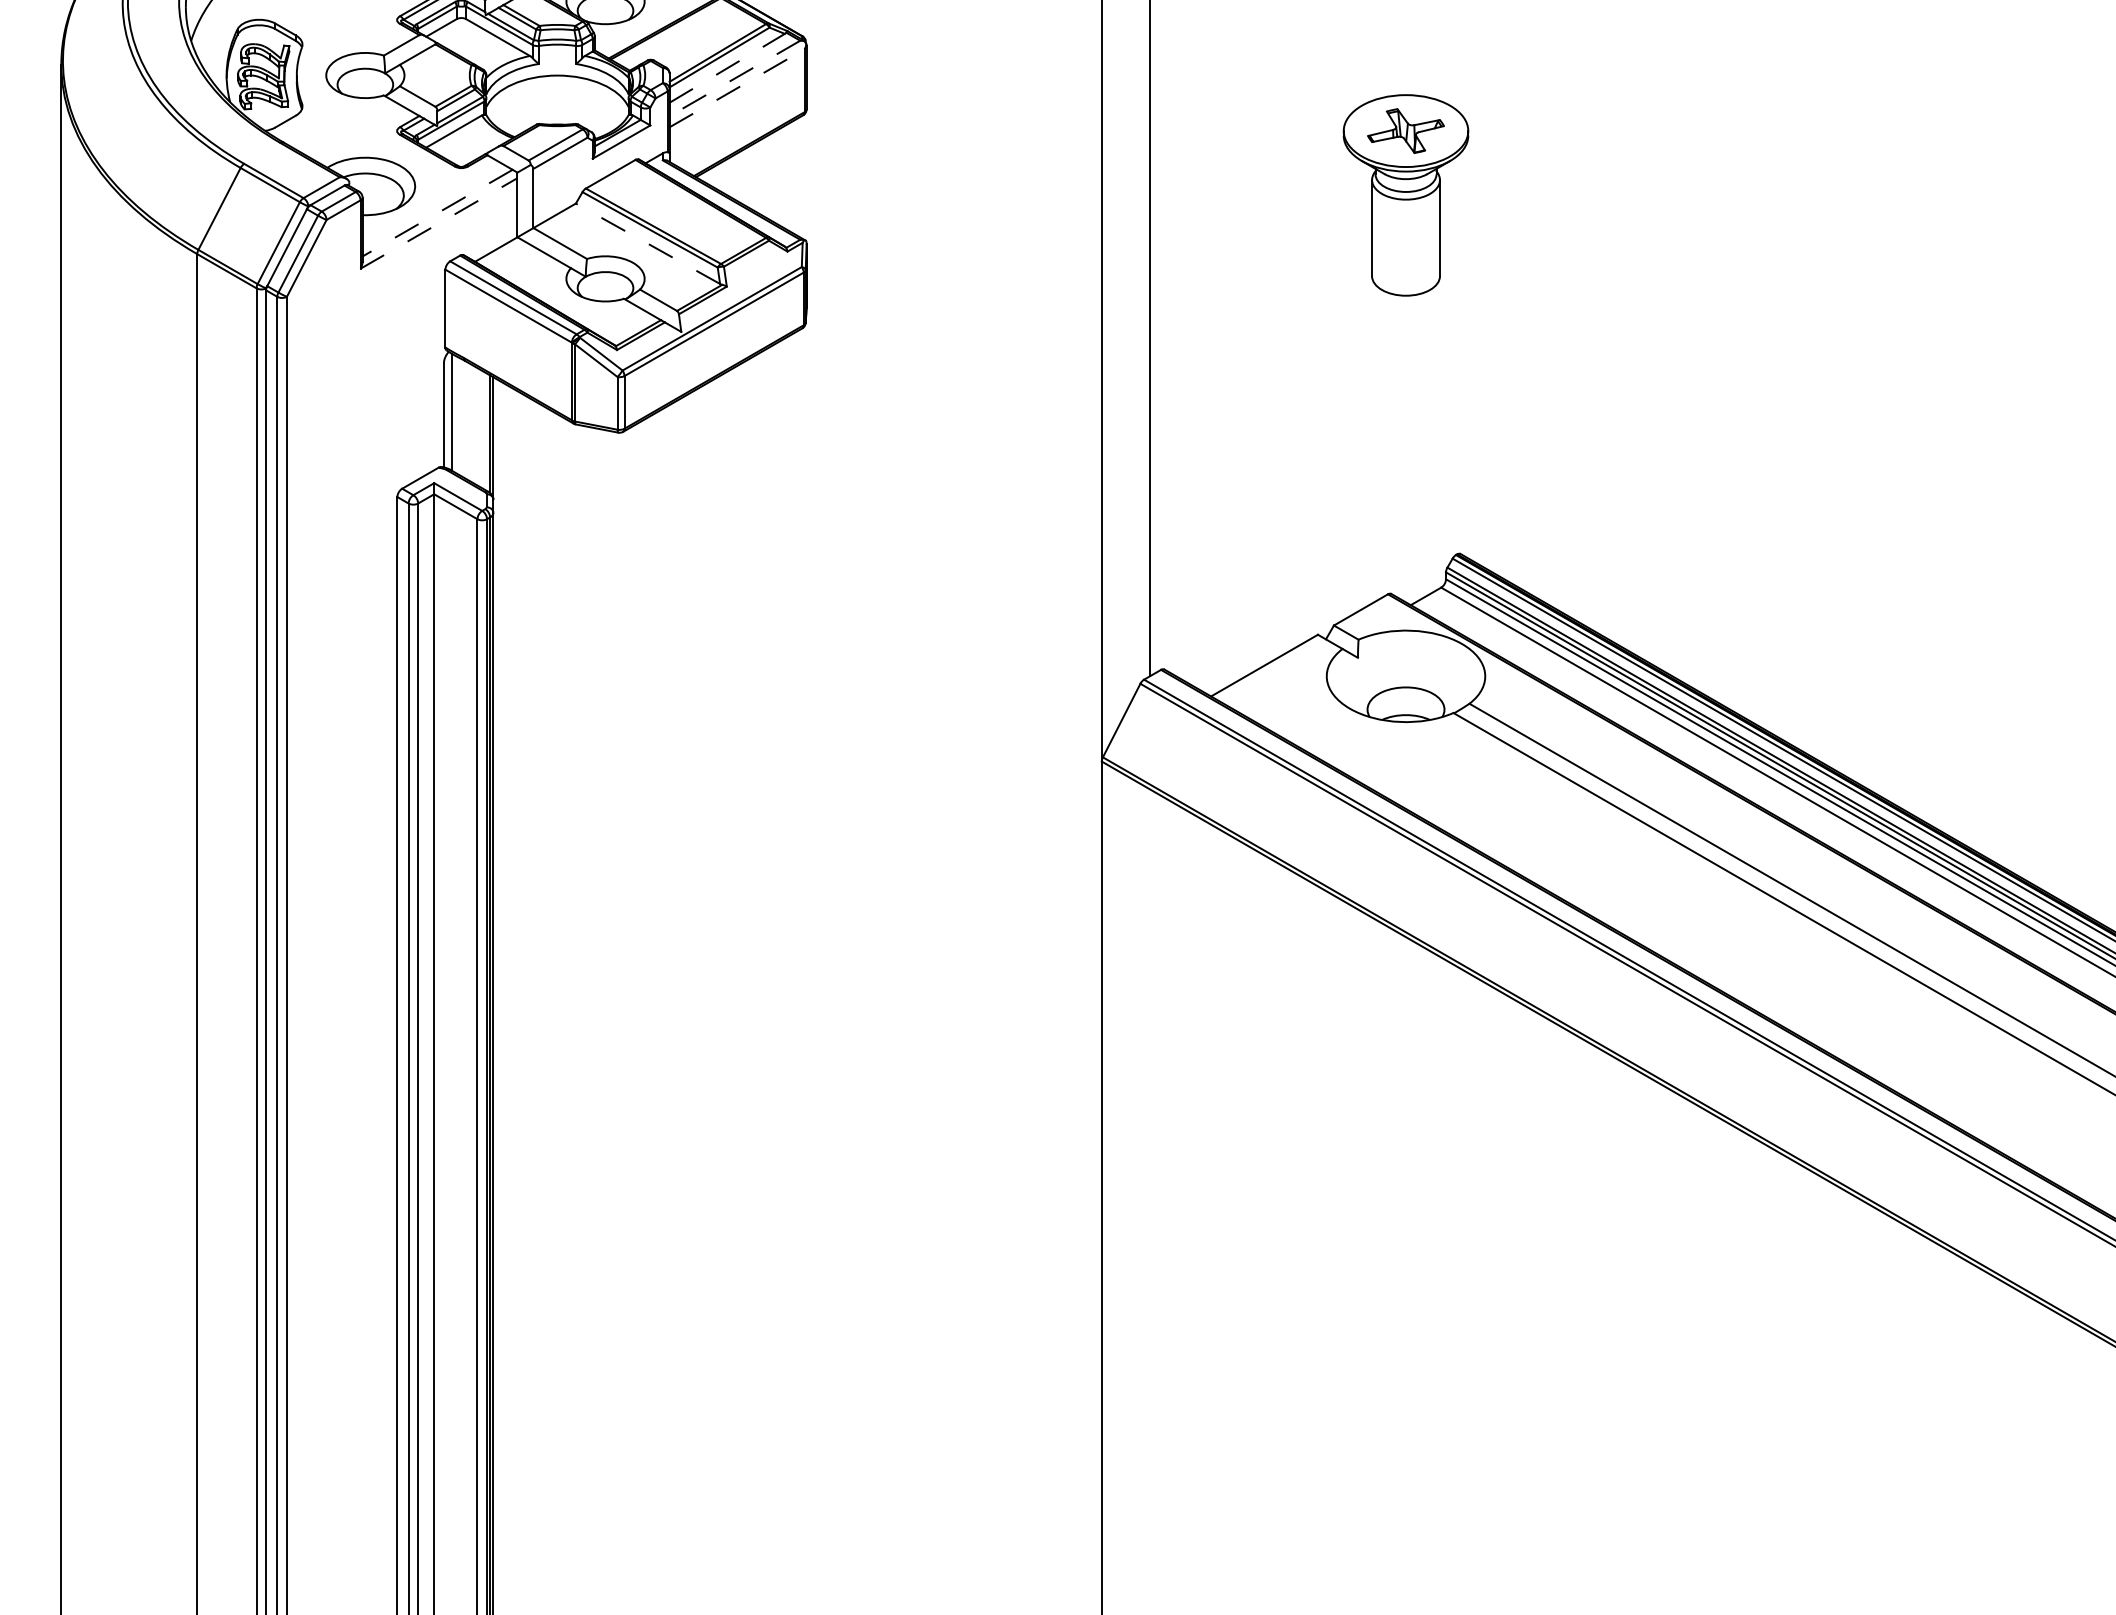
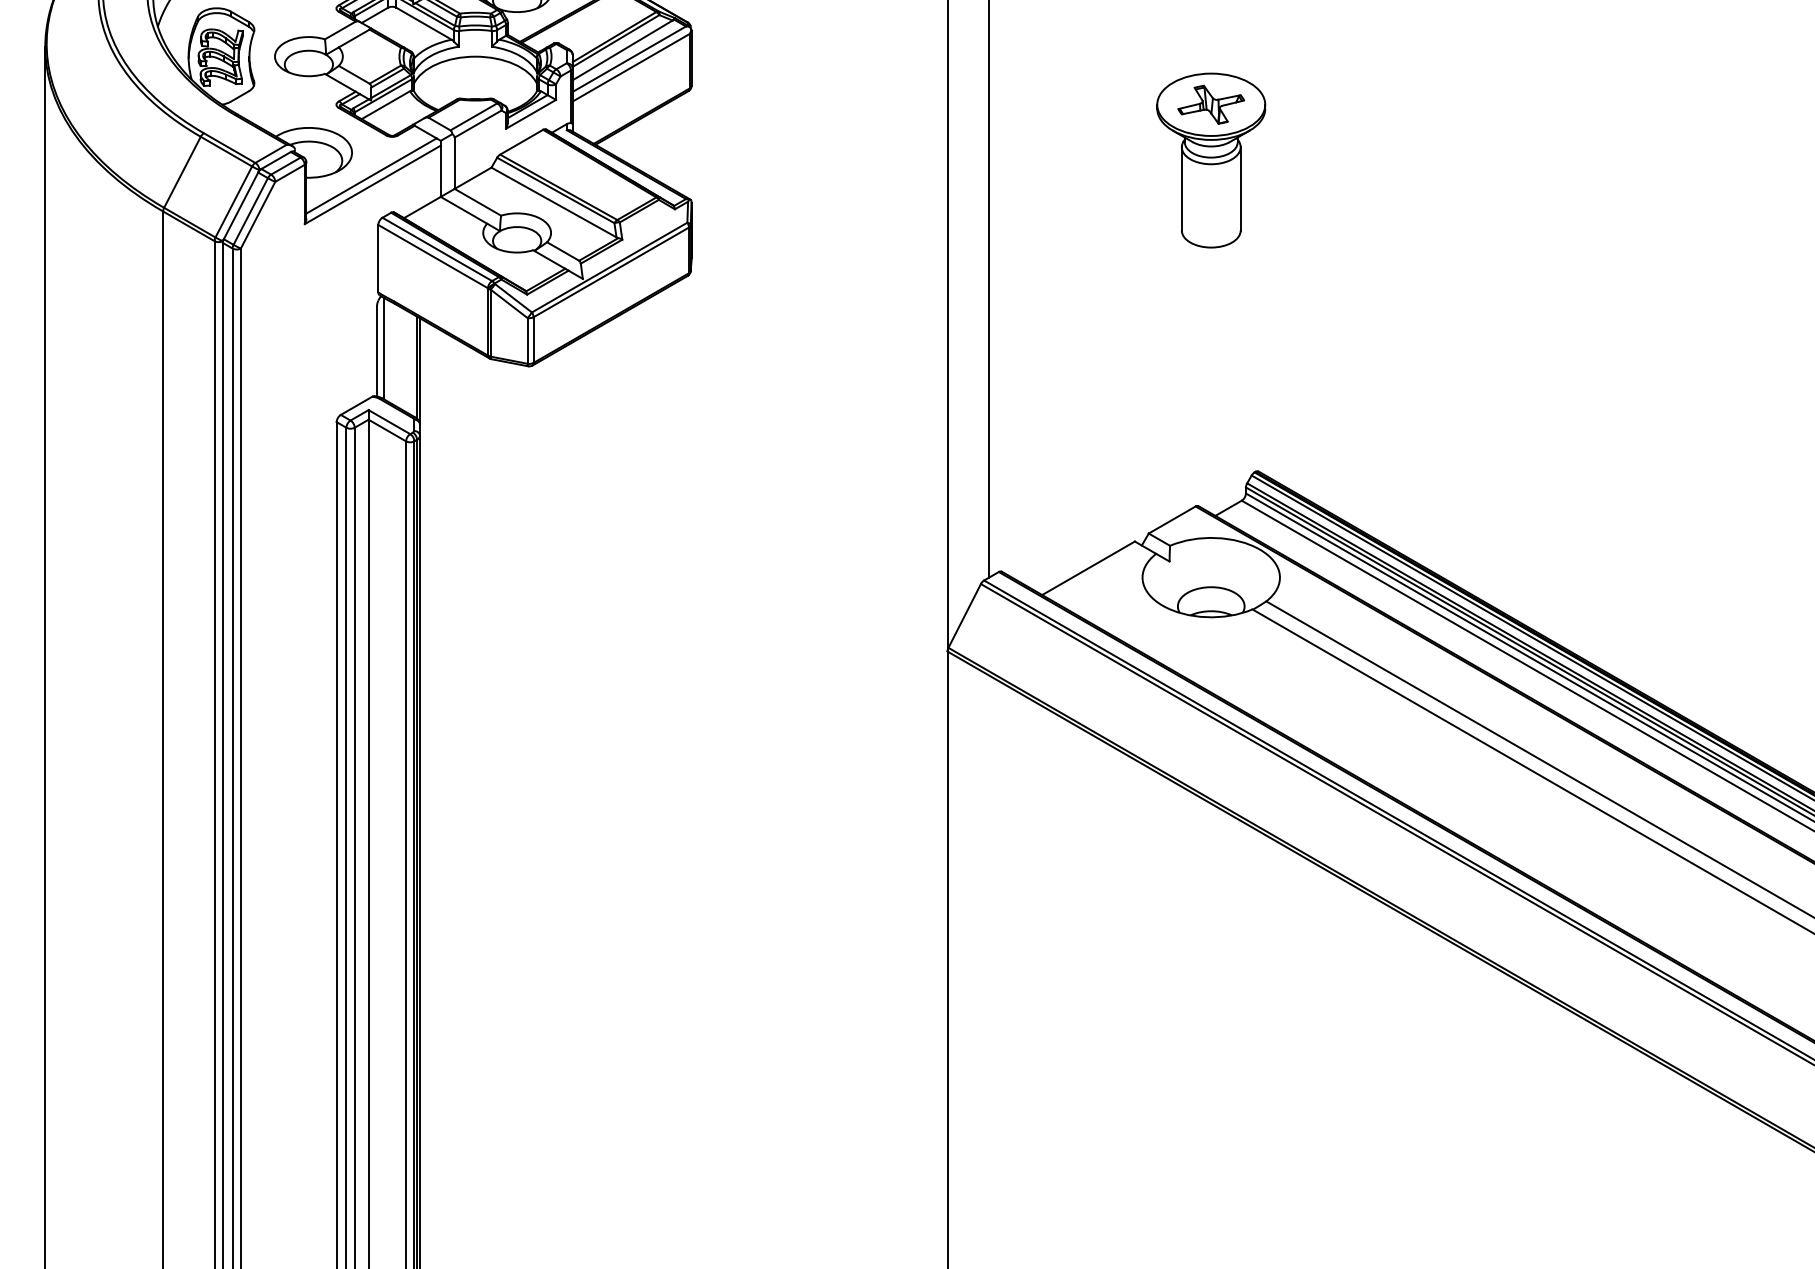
line: (727, 68) -> (622, 50), dashed -> solid
line: (734, 78) -> (628, 59), dashed -> solid
line: (737, 88) -> (631, 67), dashed -> solid
line: (437, 213) -> (371, 176), dashed -> solid
line: (439, 223) -> (373, 184), dashed -> solid
line: (648, 243) -> (554, 202), dashed -> solid

